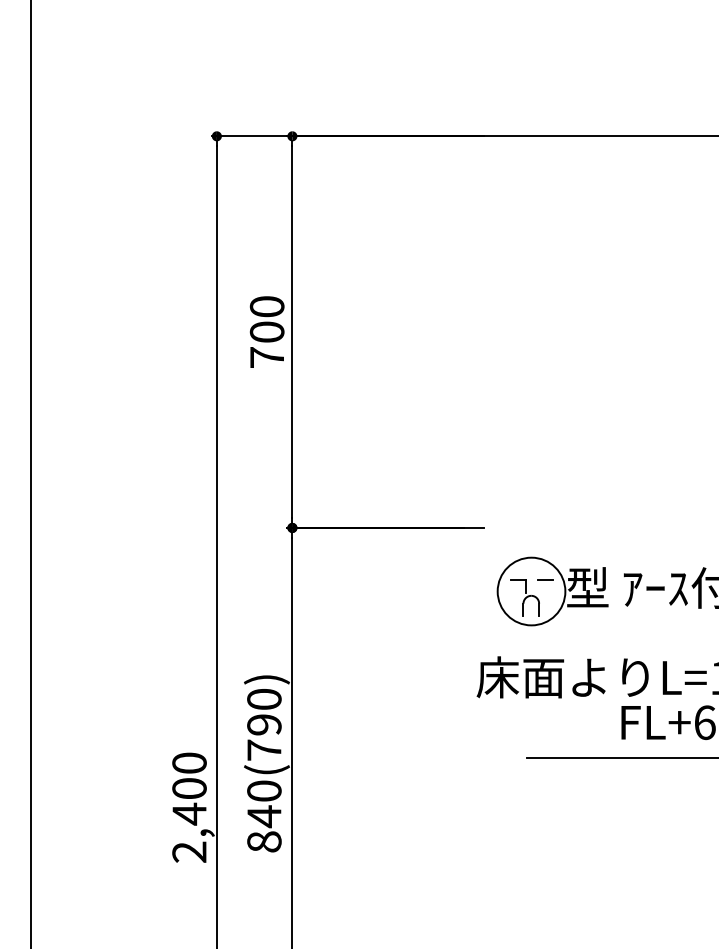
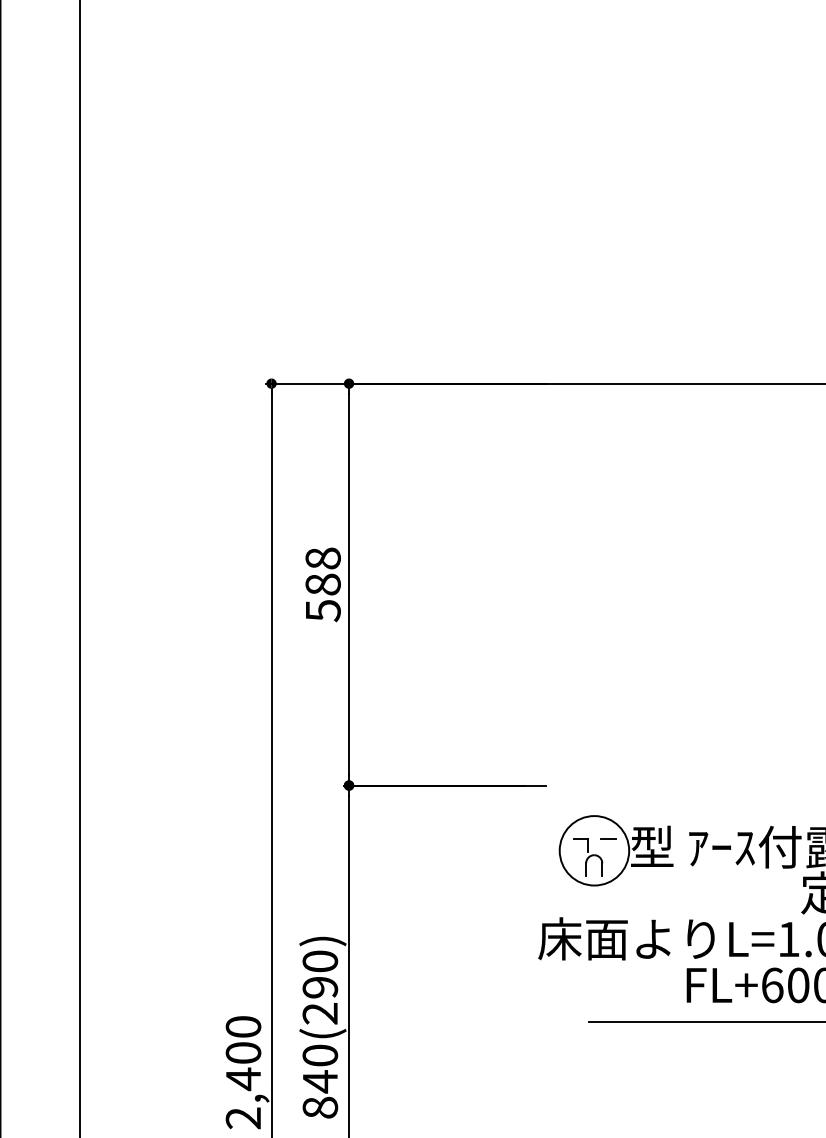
text: (266, 332) -> (322, 584), 700 -> 588
text: (263, 750) -> (319, 1013), 840(790) -> 840(290)

